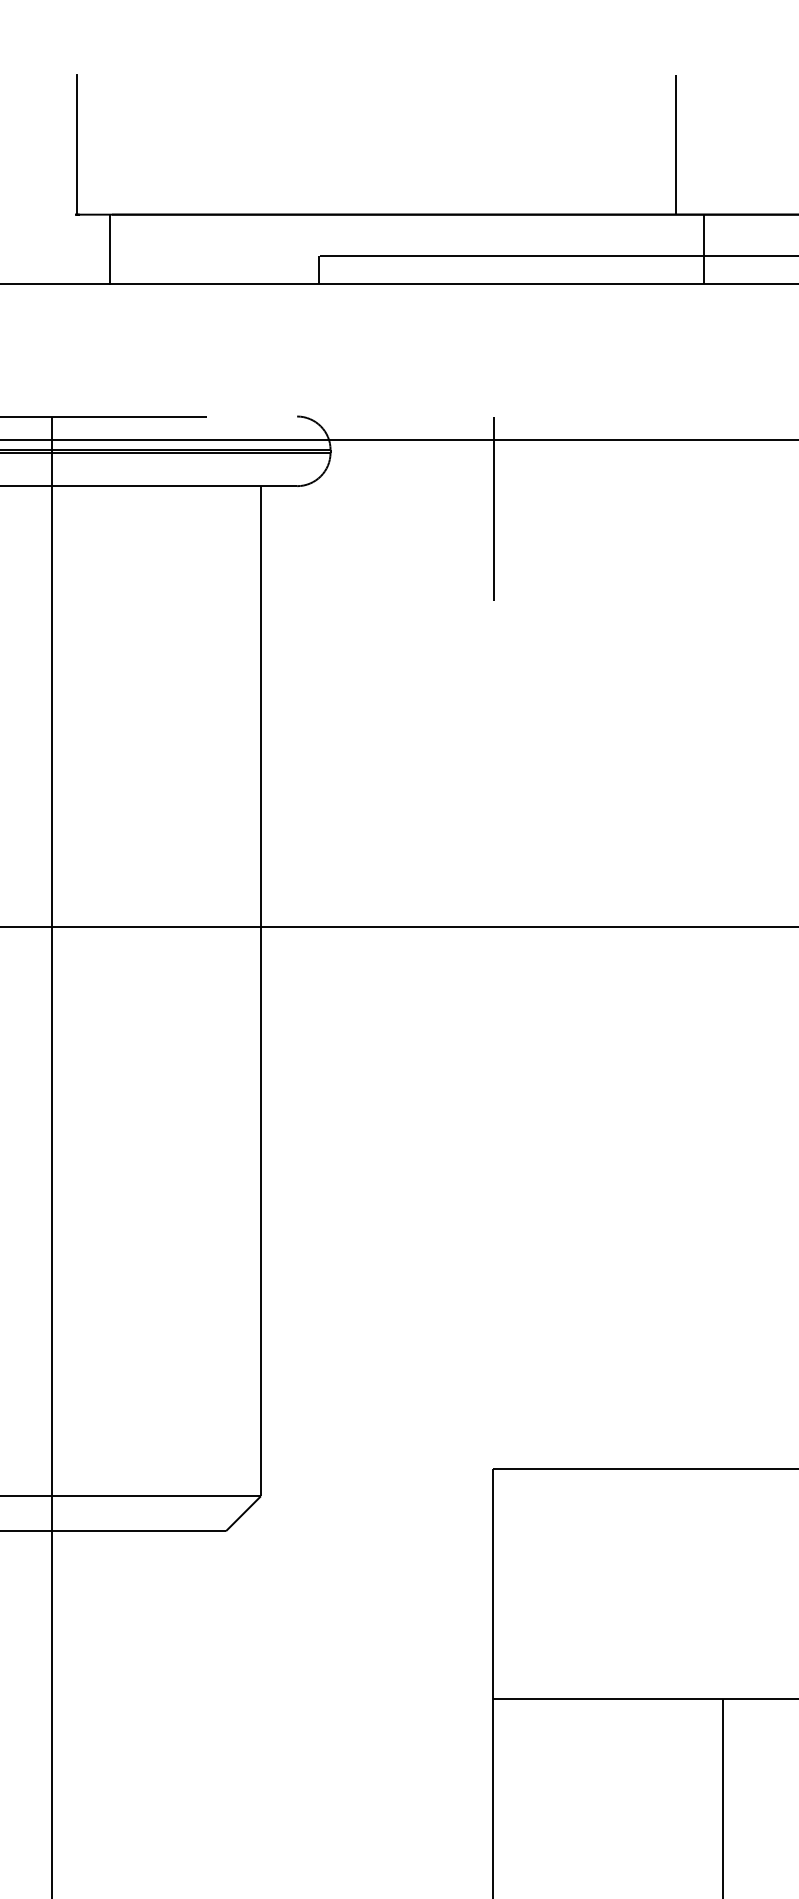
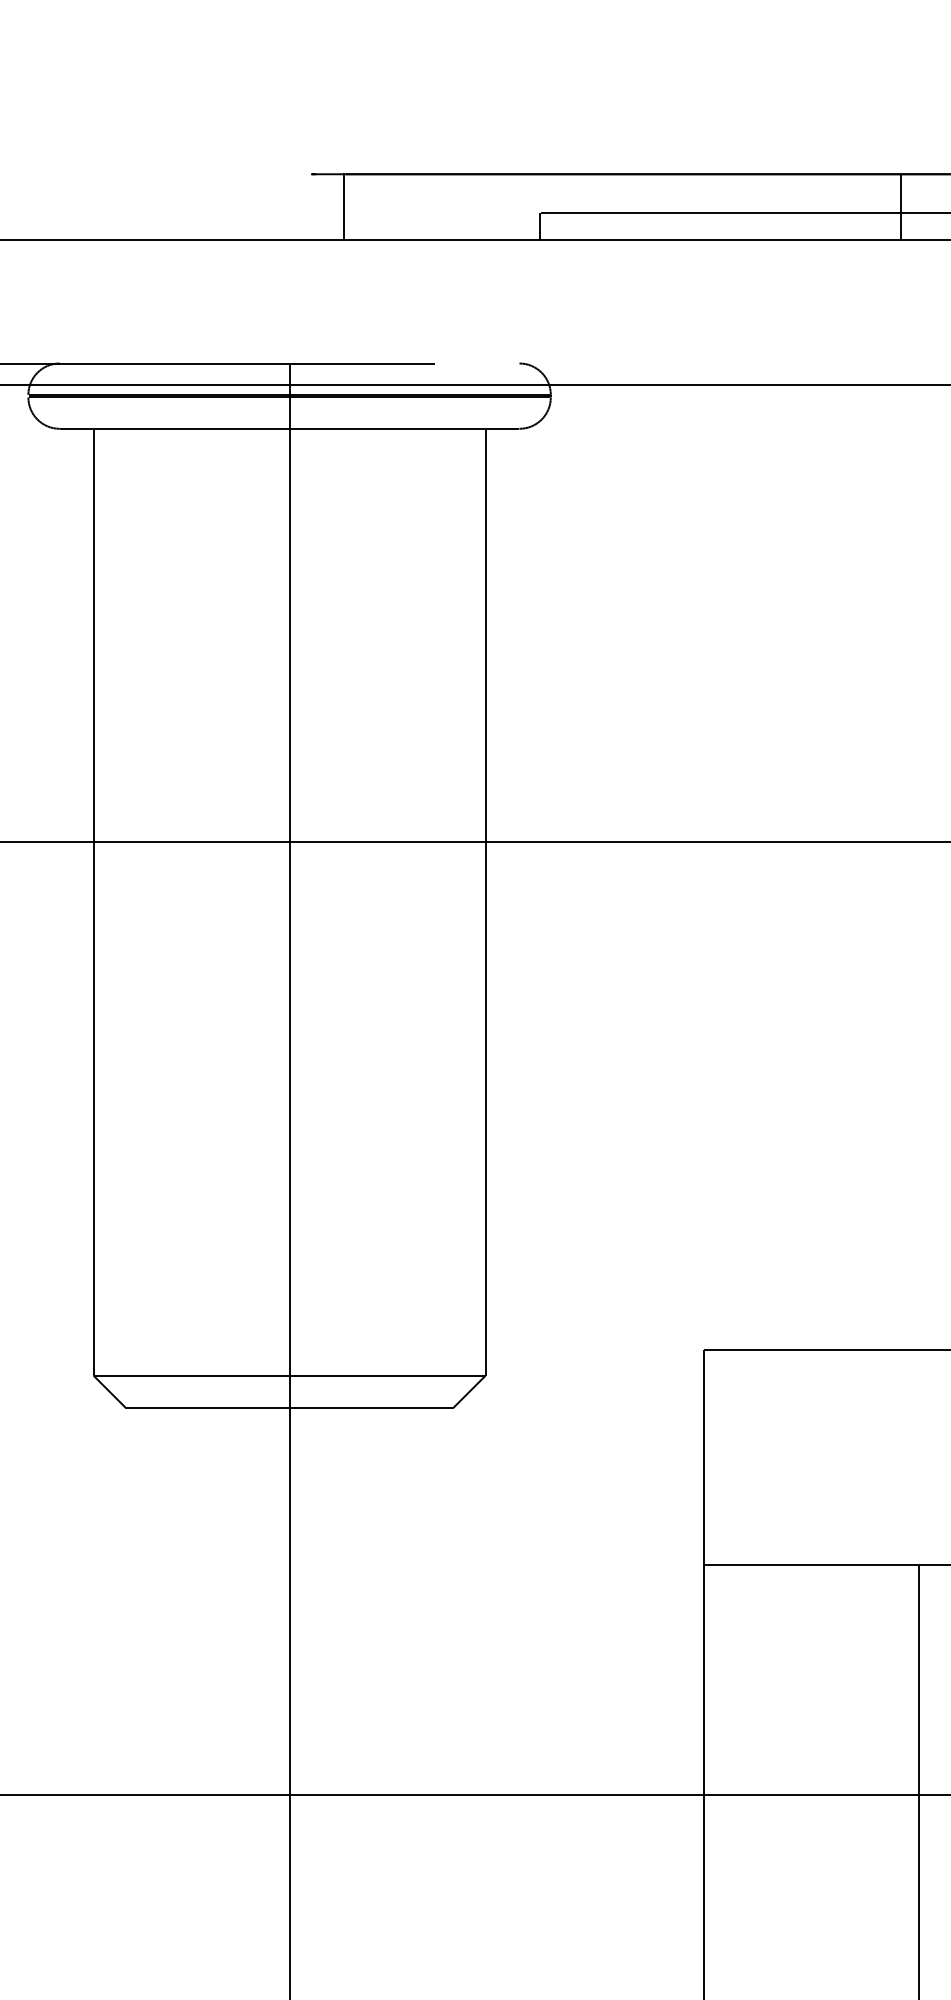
line: (77, 144) -> (313, 108), removed
line: (675, 144) -> (874, 108), removed
line: (494, 508) -> (704, 449), removed

